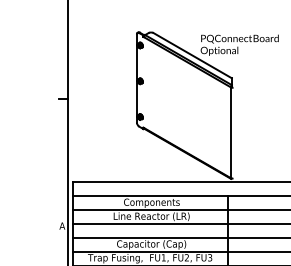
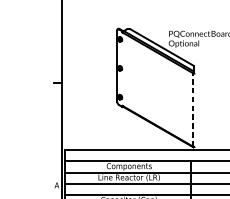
line: (231, 132) -> (193, 109), solid -> dashed

